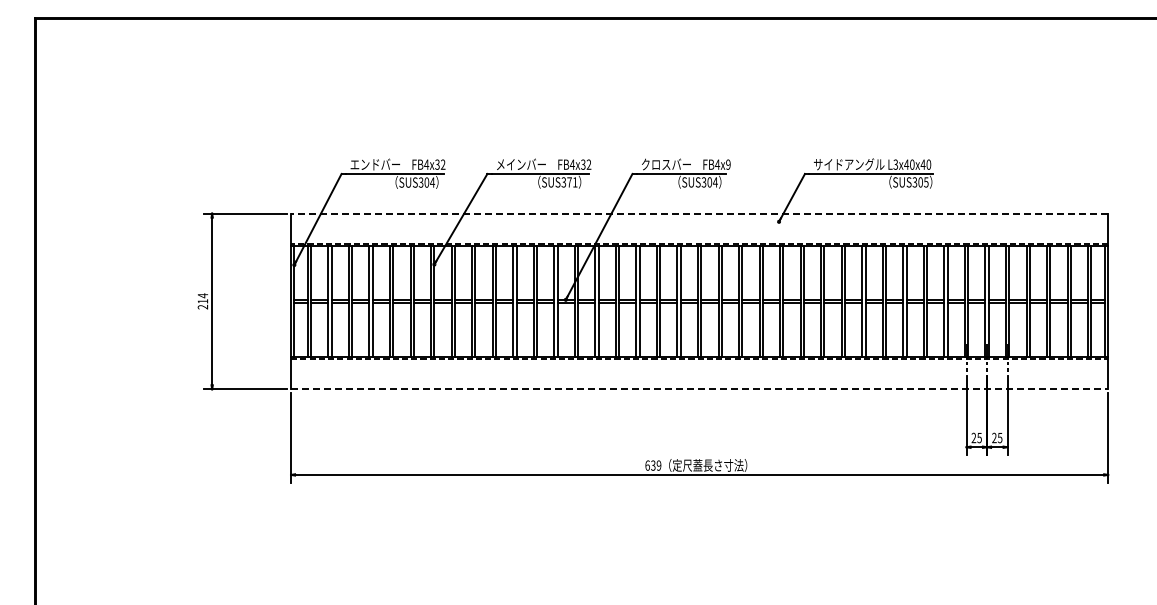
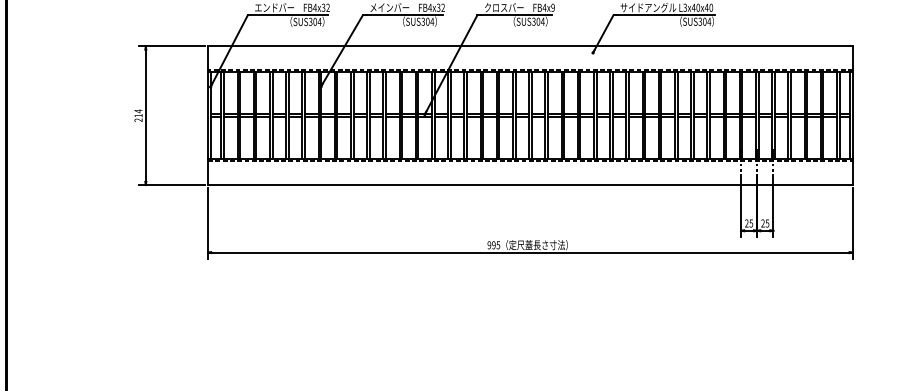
text: (572, 182) -> (430, 21), SUS371 -> SUS304
text: (925, 182) -> (708, 21), SUS305 -> SUS304
line: (699, 213) -> (530, 46), dashed -> solid
line: (699, 389) -> (530, 185), dashed -> solid
text: (653, 465) -> (494, 245), 639 -> 995

